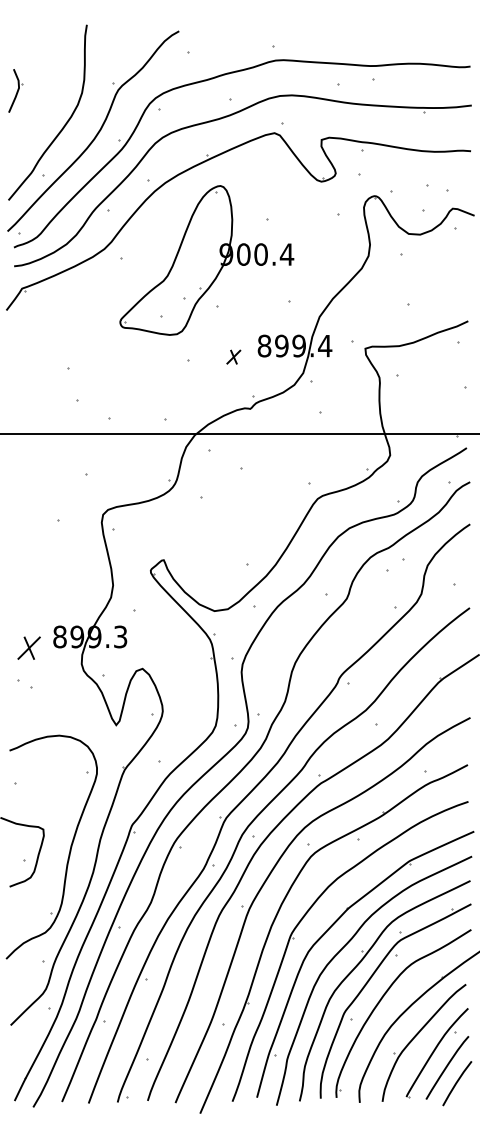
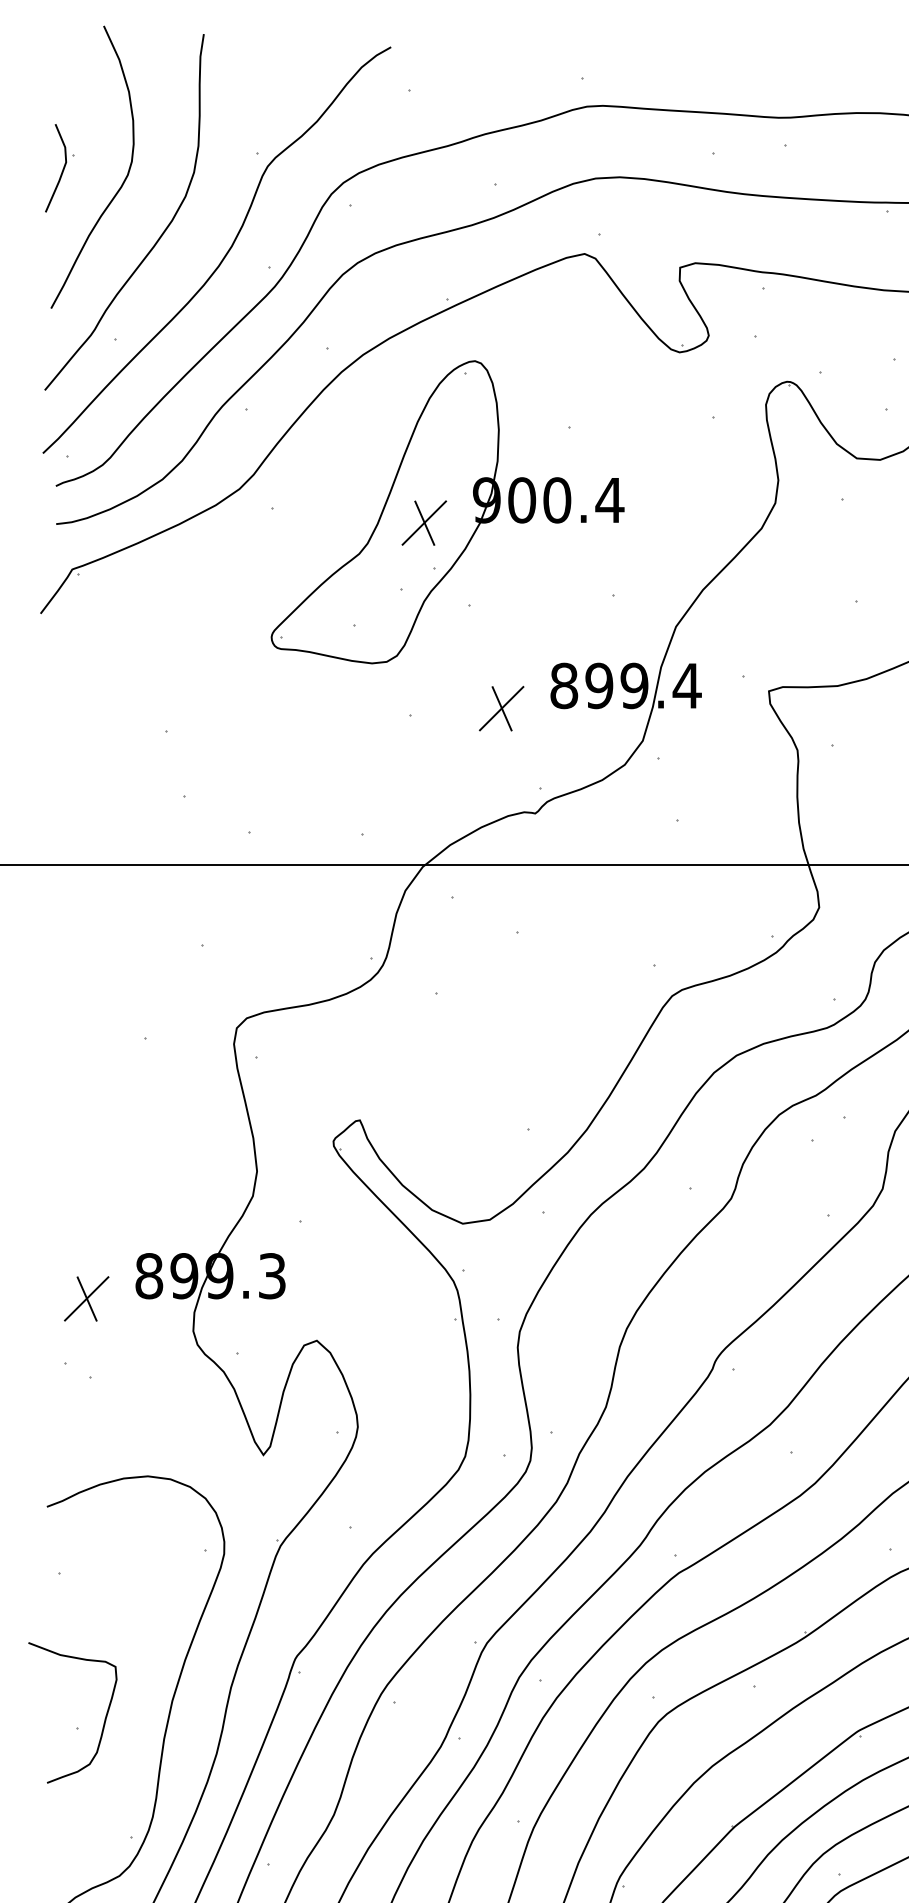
curve: (44, 100) -> (117, 187), added
part: (195, 265) -> (424, 522), added
part: (233, 356) -> (501, 707), size x1.67

